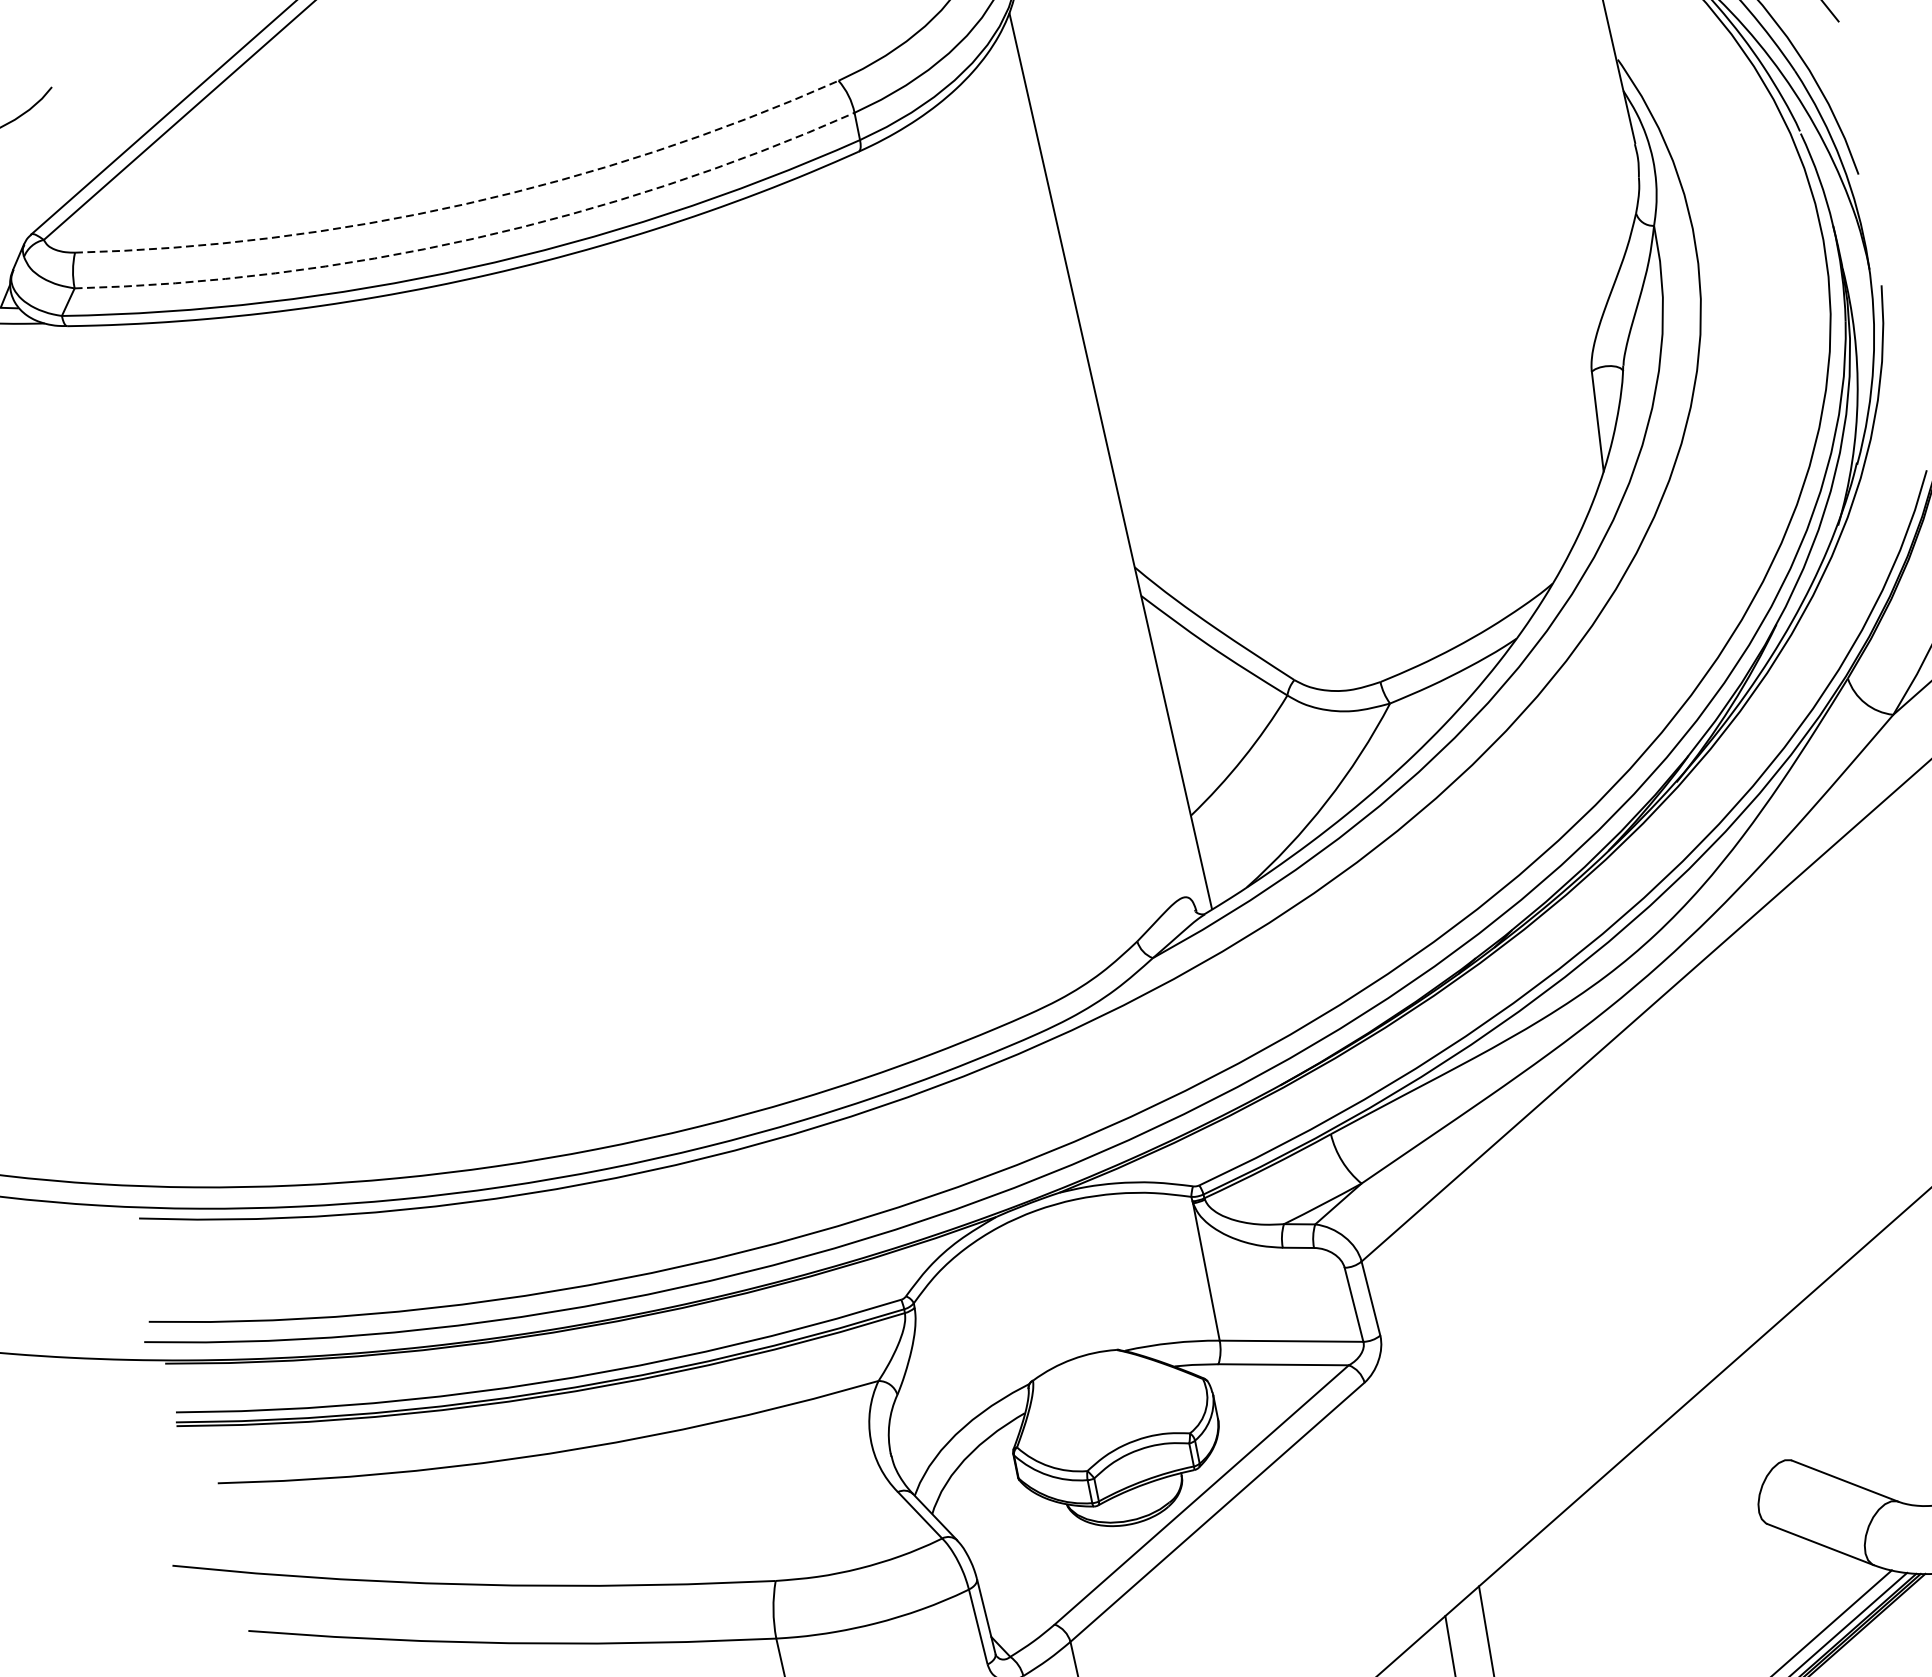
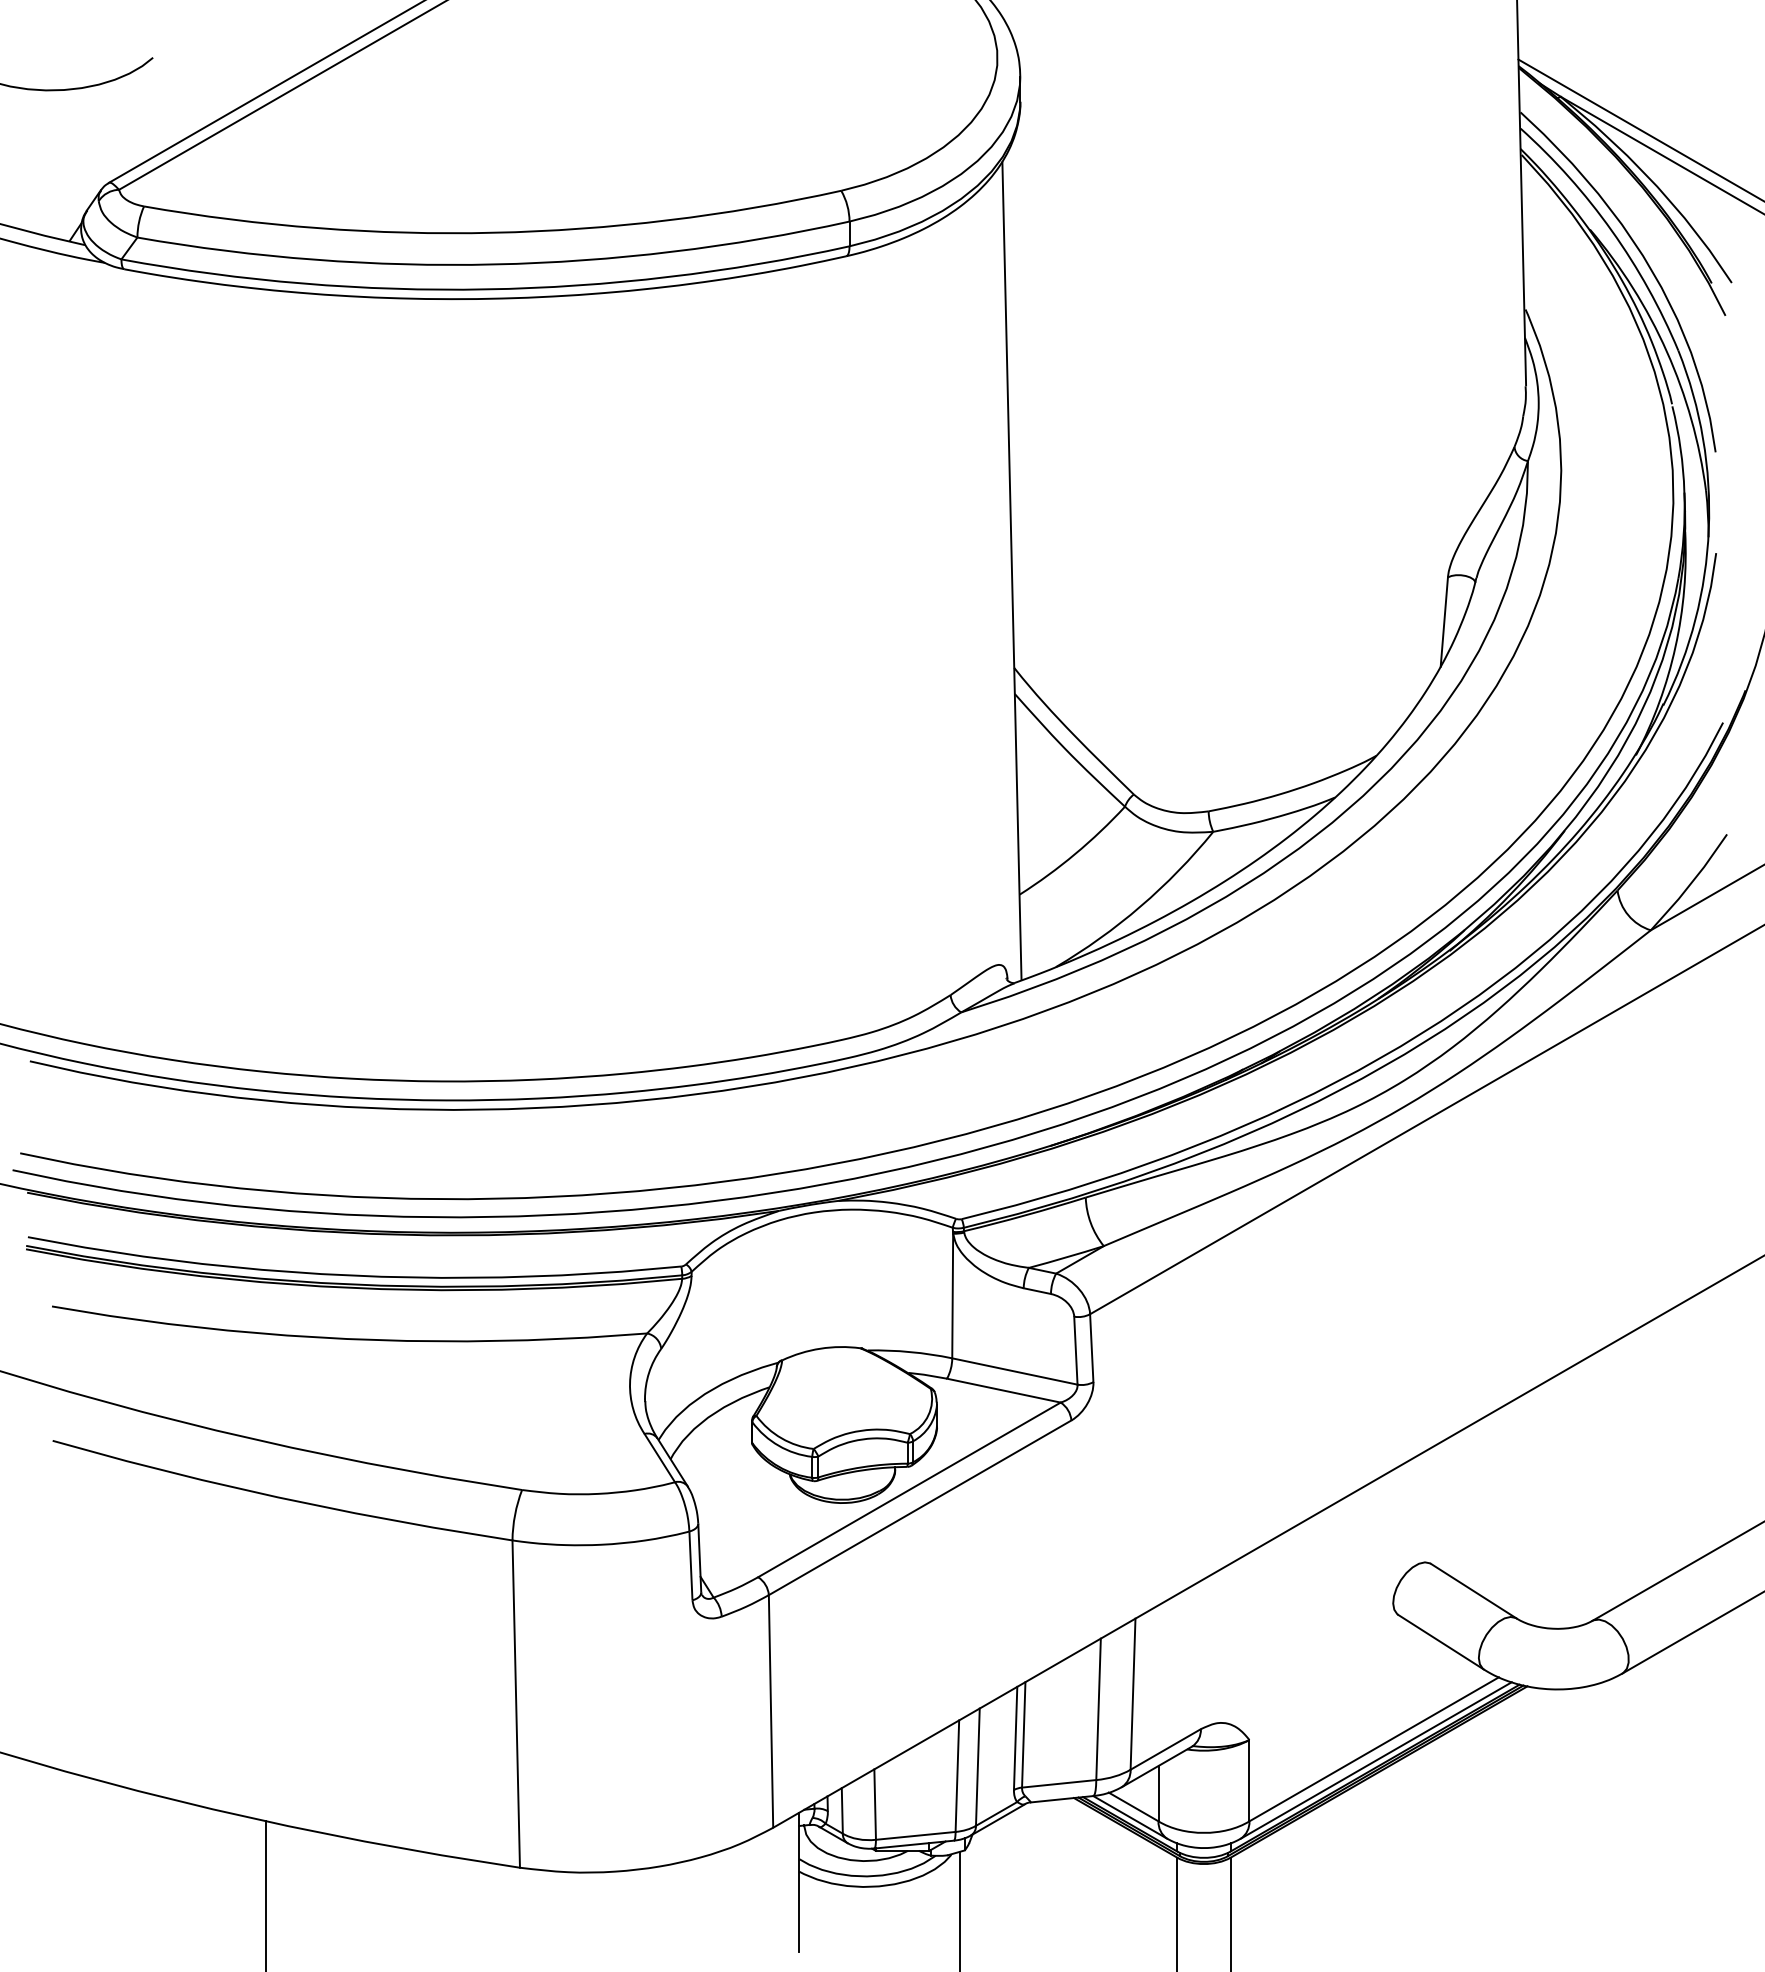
arc: (465, 203) -> (493, 232), dashed -> solid
arc: (473, 238) -> (494, 264), dashed -> solid

